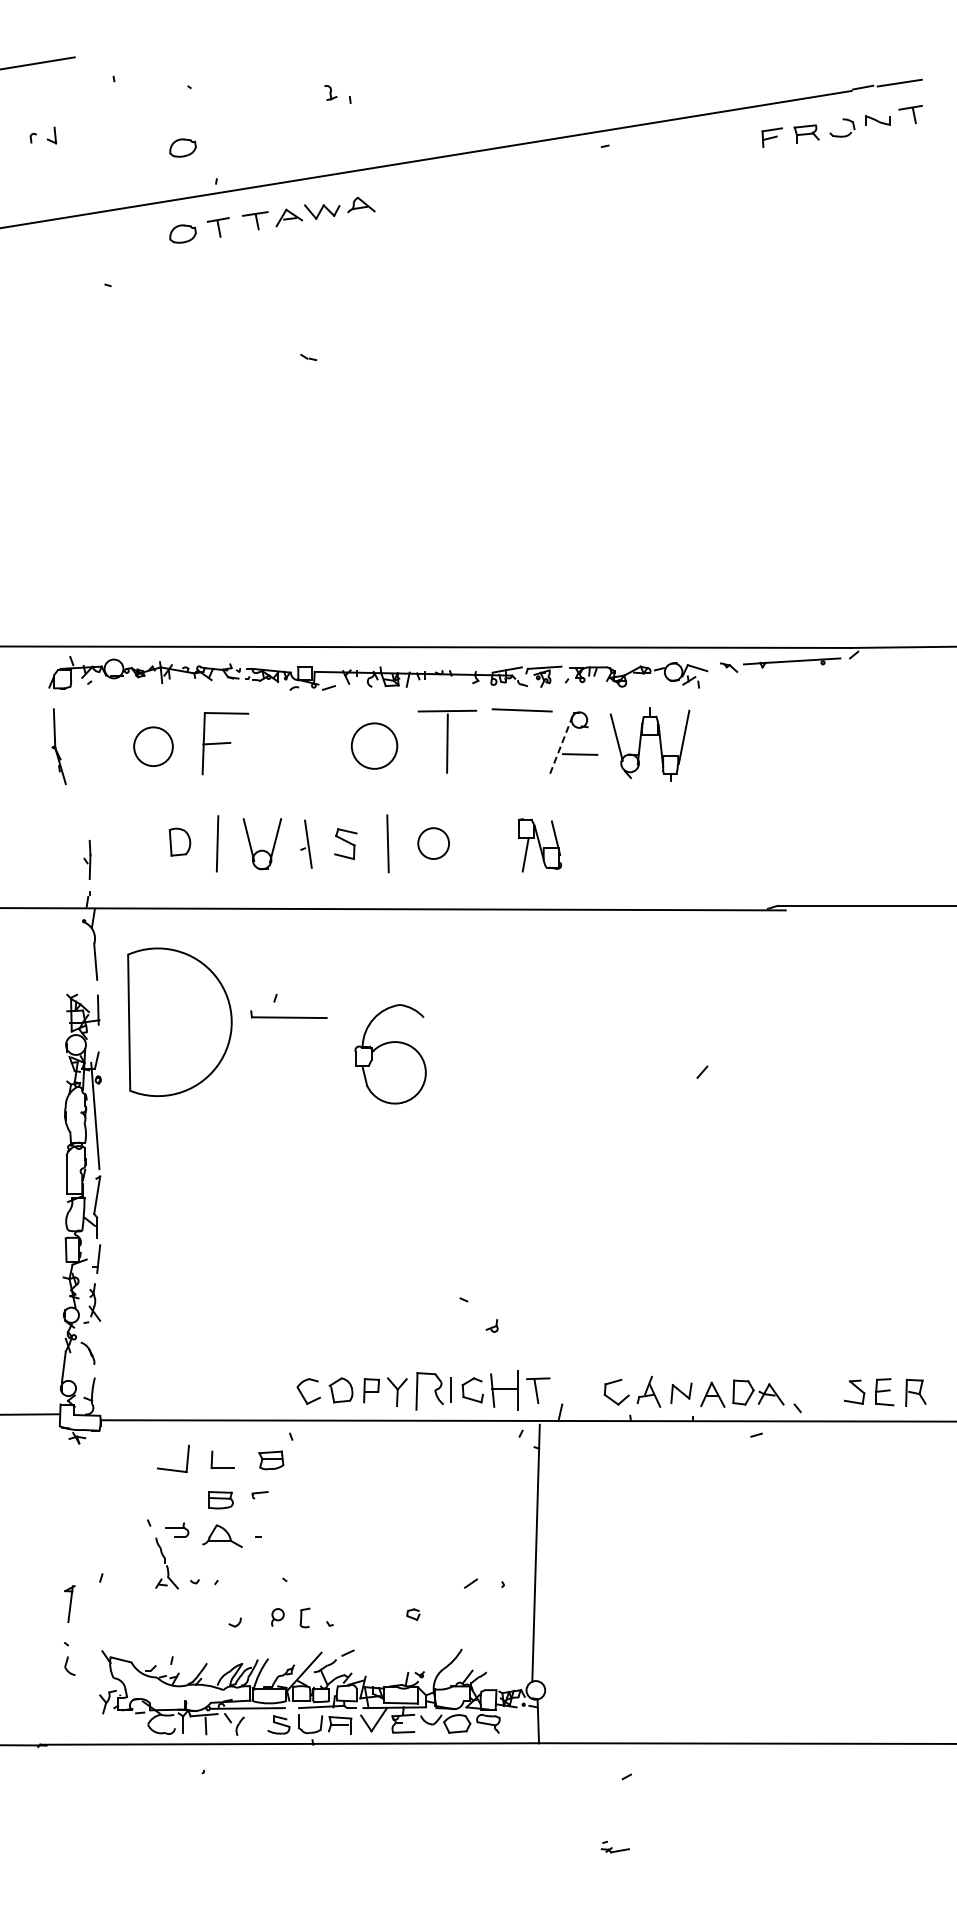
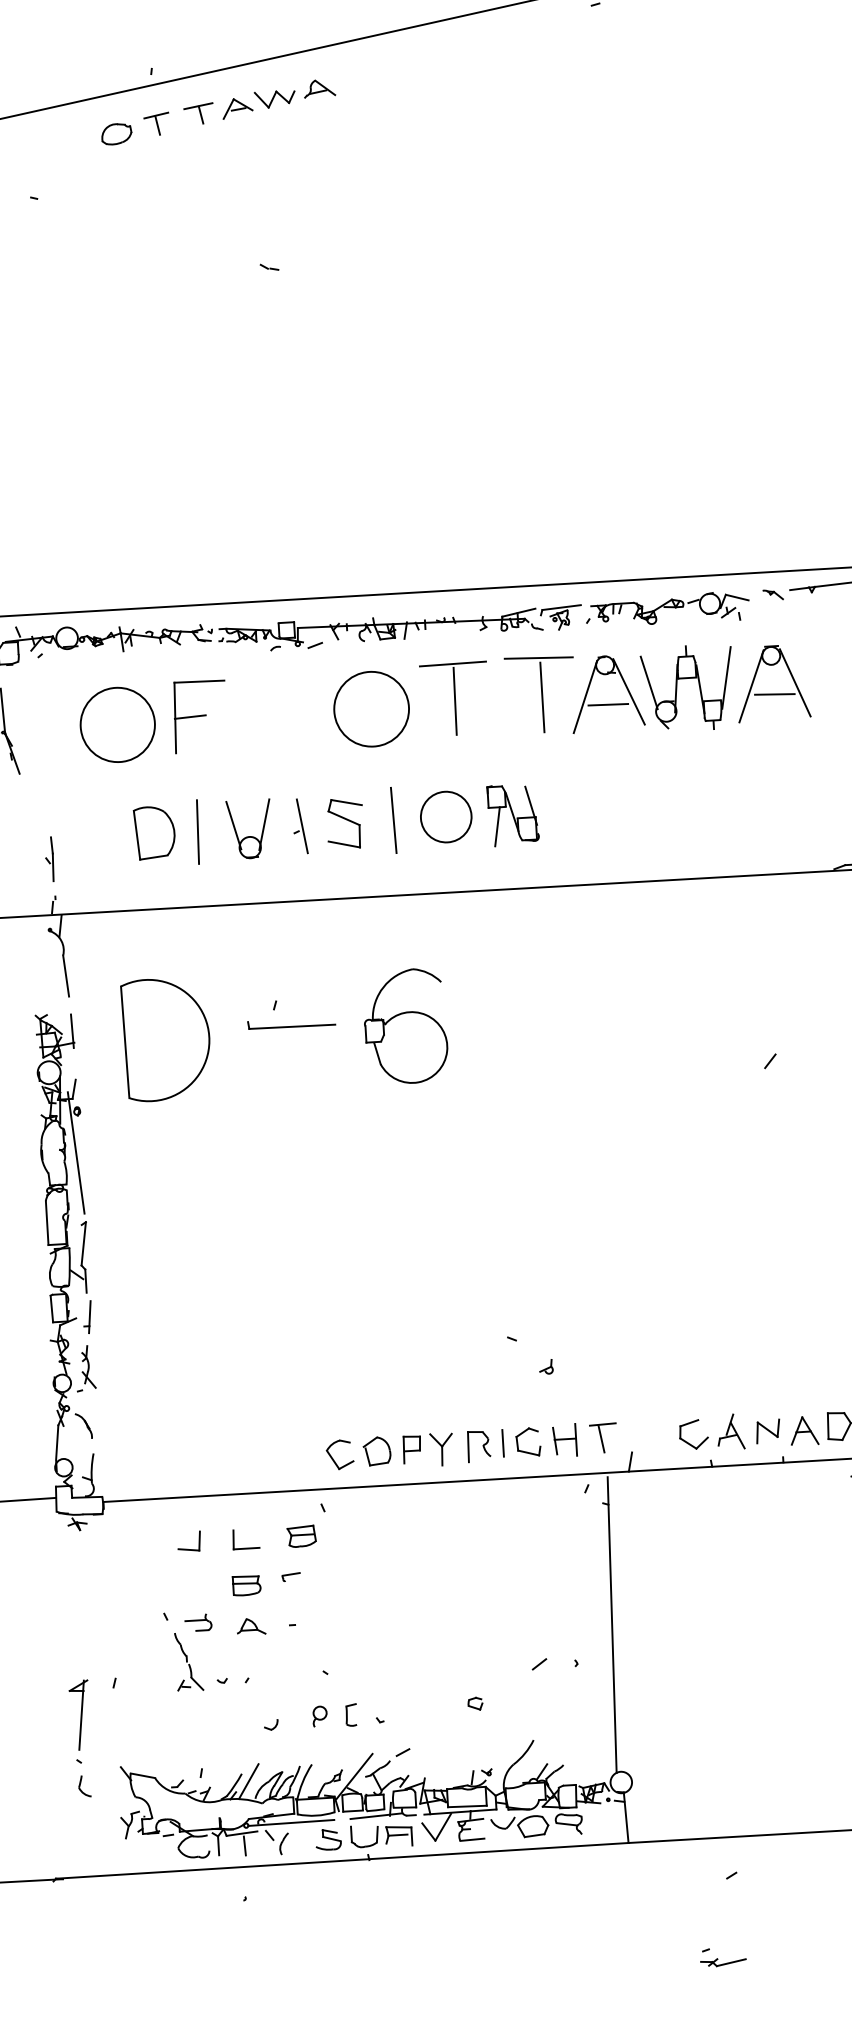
part: (182, 147) -> (110, 34), removed
line: (523, 744) -> (542, 697), added
line: (598, 744) -> (628, 692), added
circle: (374, 745) -> (371, 708), size x1.43
circle: (153, 746) -> (117, 724), size x1.67
line: (560, 746) -> (585, 696), dashed -> solid
part: (724, 753) -> (773, 693), added
part: (179, 841) -> (154, 831), size x1.67
part: (345, 843) -> (344, 822), size x1.43
circle: (433, 843) -> (445, 816), size x1.43
part: (540, 845) -> (513, 815), moved
part: (179, 1021) -> (166, 1038), size x0.71
part: (390, 1054) -> (405, 1026), moved
part: (504, 1390) -> (564, 1440), size x0.71
part: (429, 1391) -> (478, 1446), size x0.71
part: (173, 1459) -> (189, 1542), size x0.62
part: (222, 1535) -> (250, 1626), size x0.62
part: (69, 1603) -> (79, 1714), size x1.67
line: (212, 1669) -> (248, 1780), added
part: (615, 1846) -> (723, 1956), size x1.43

